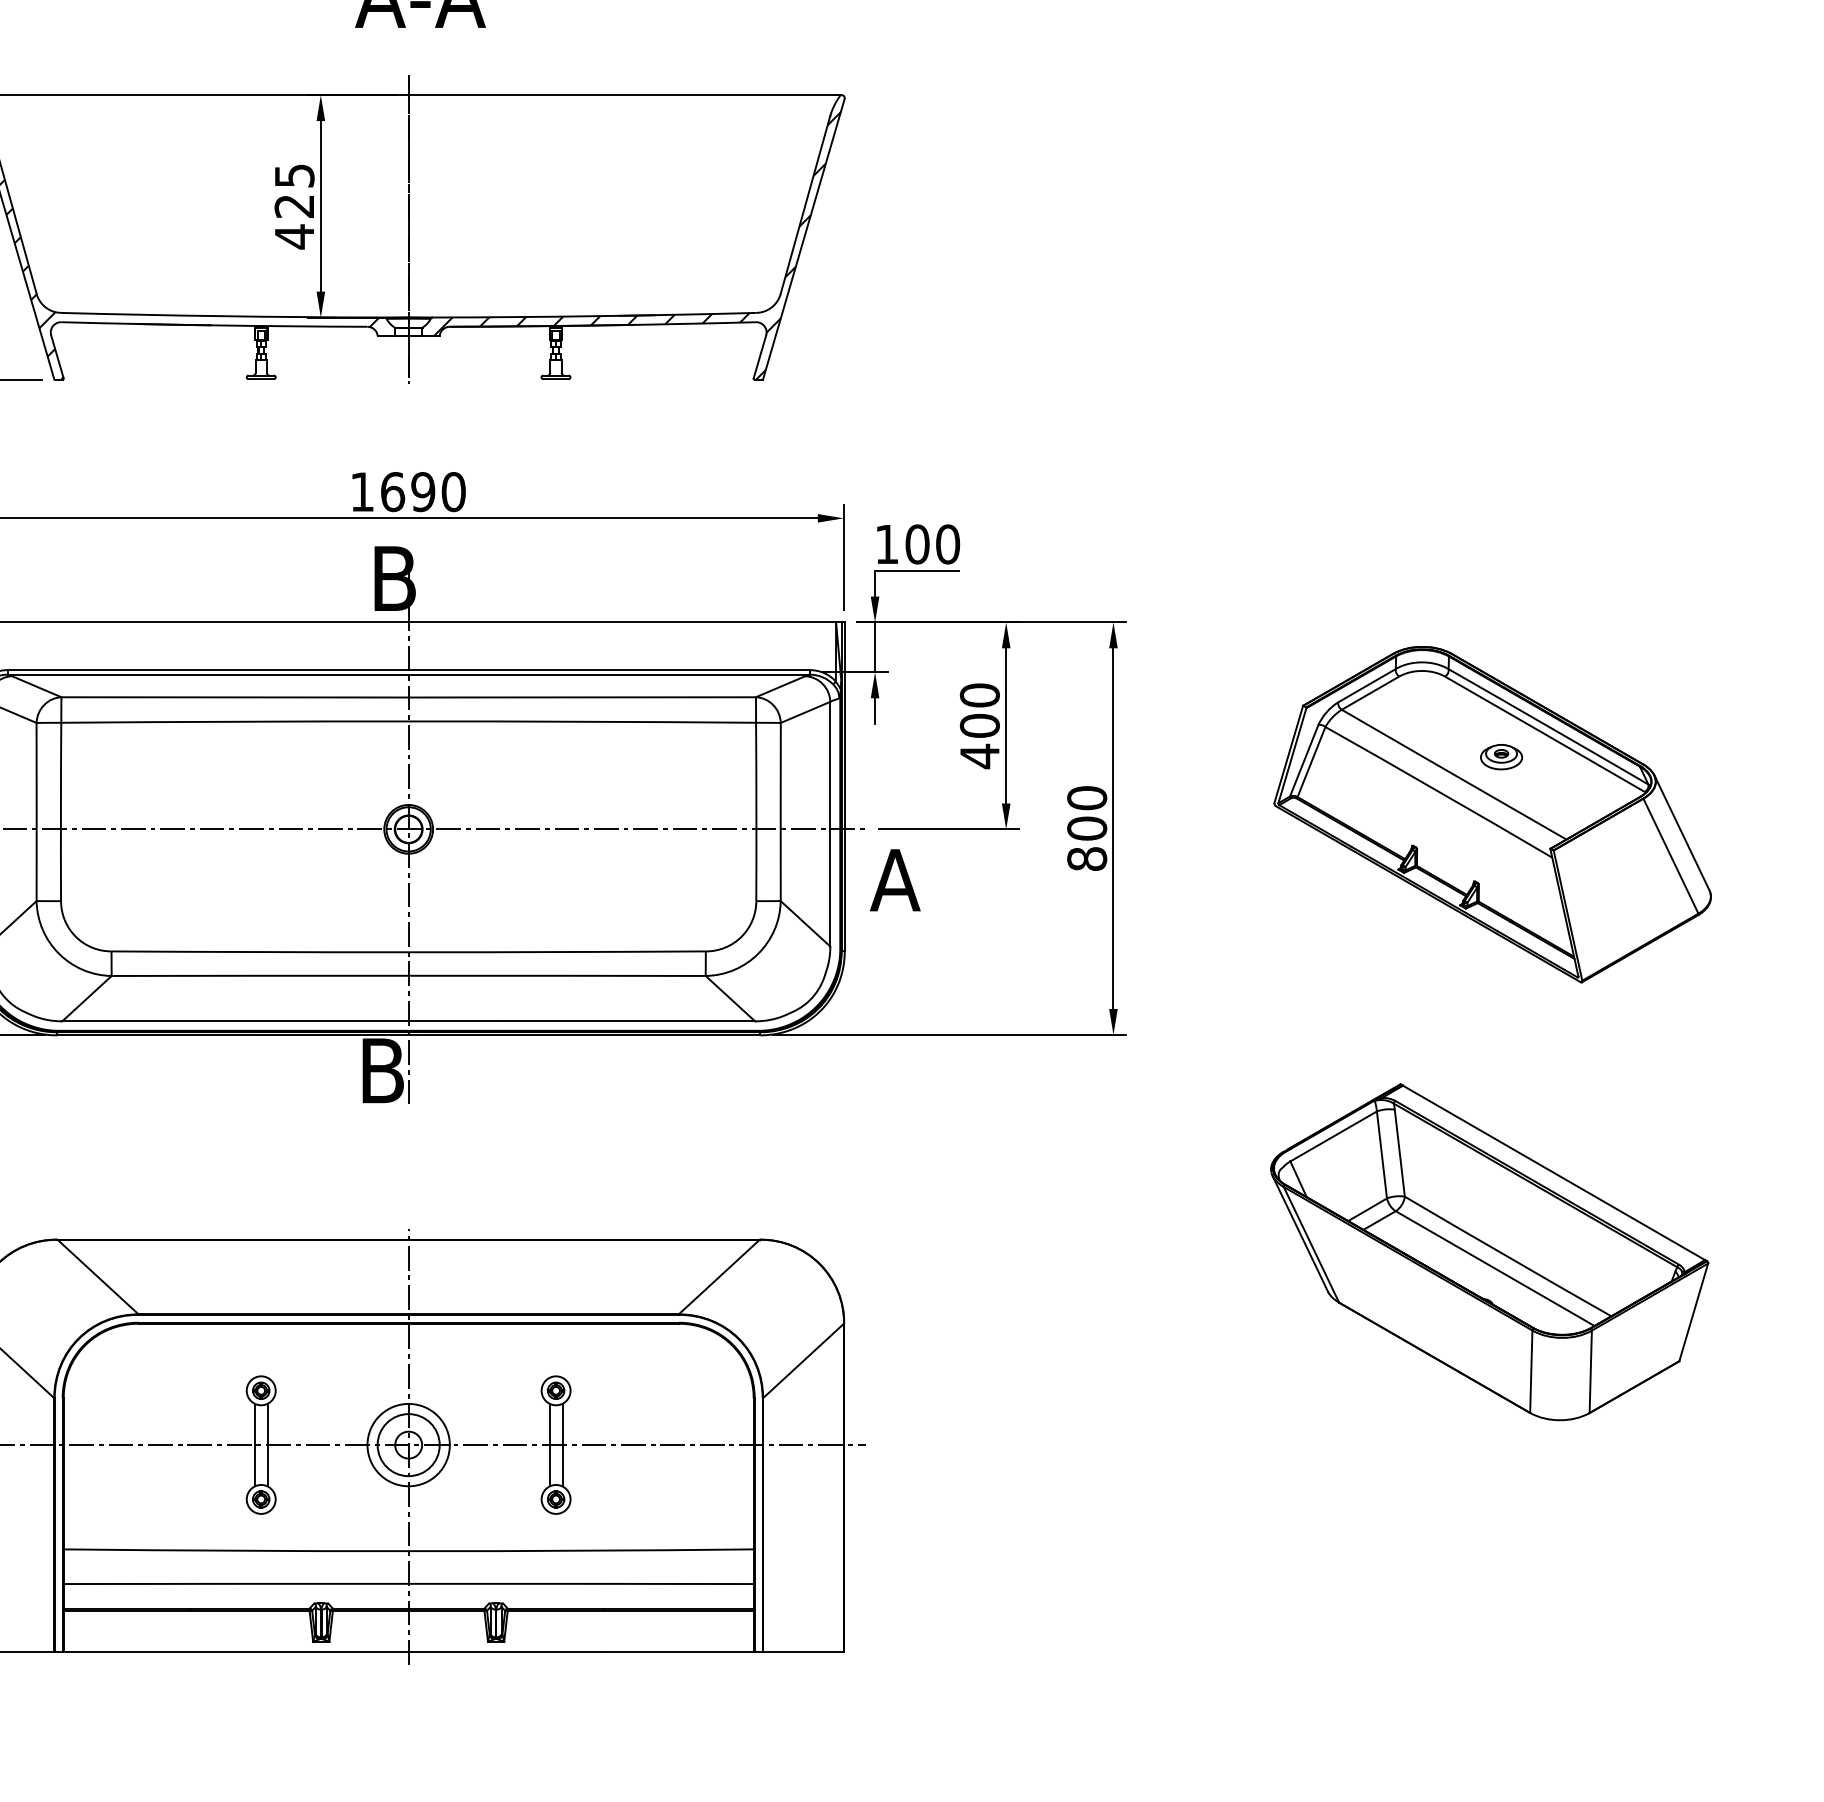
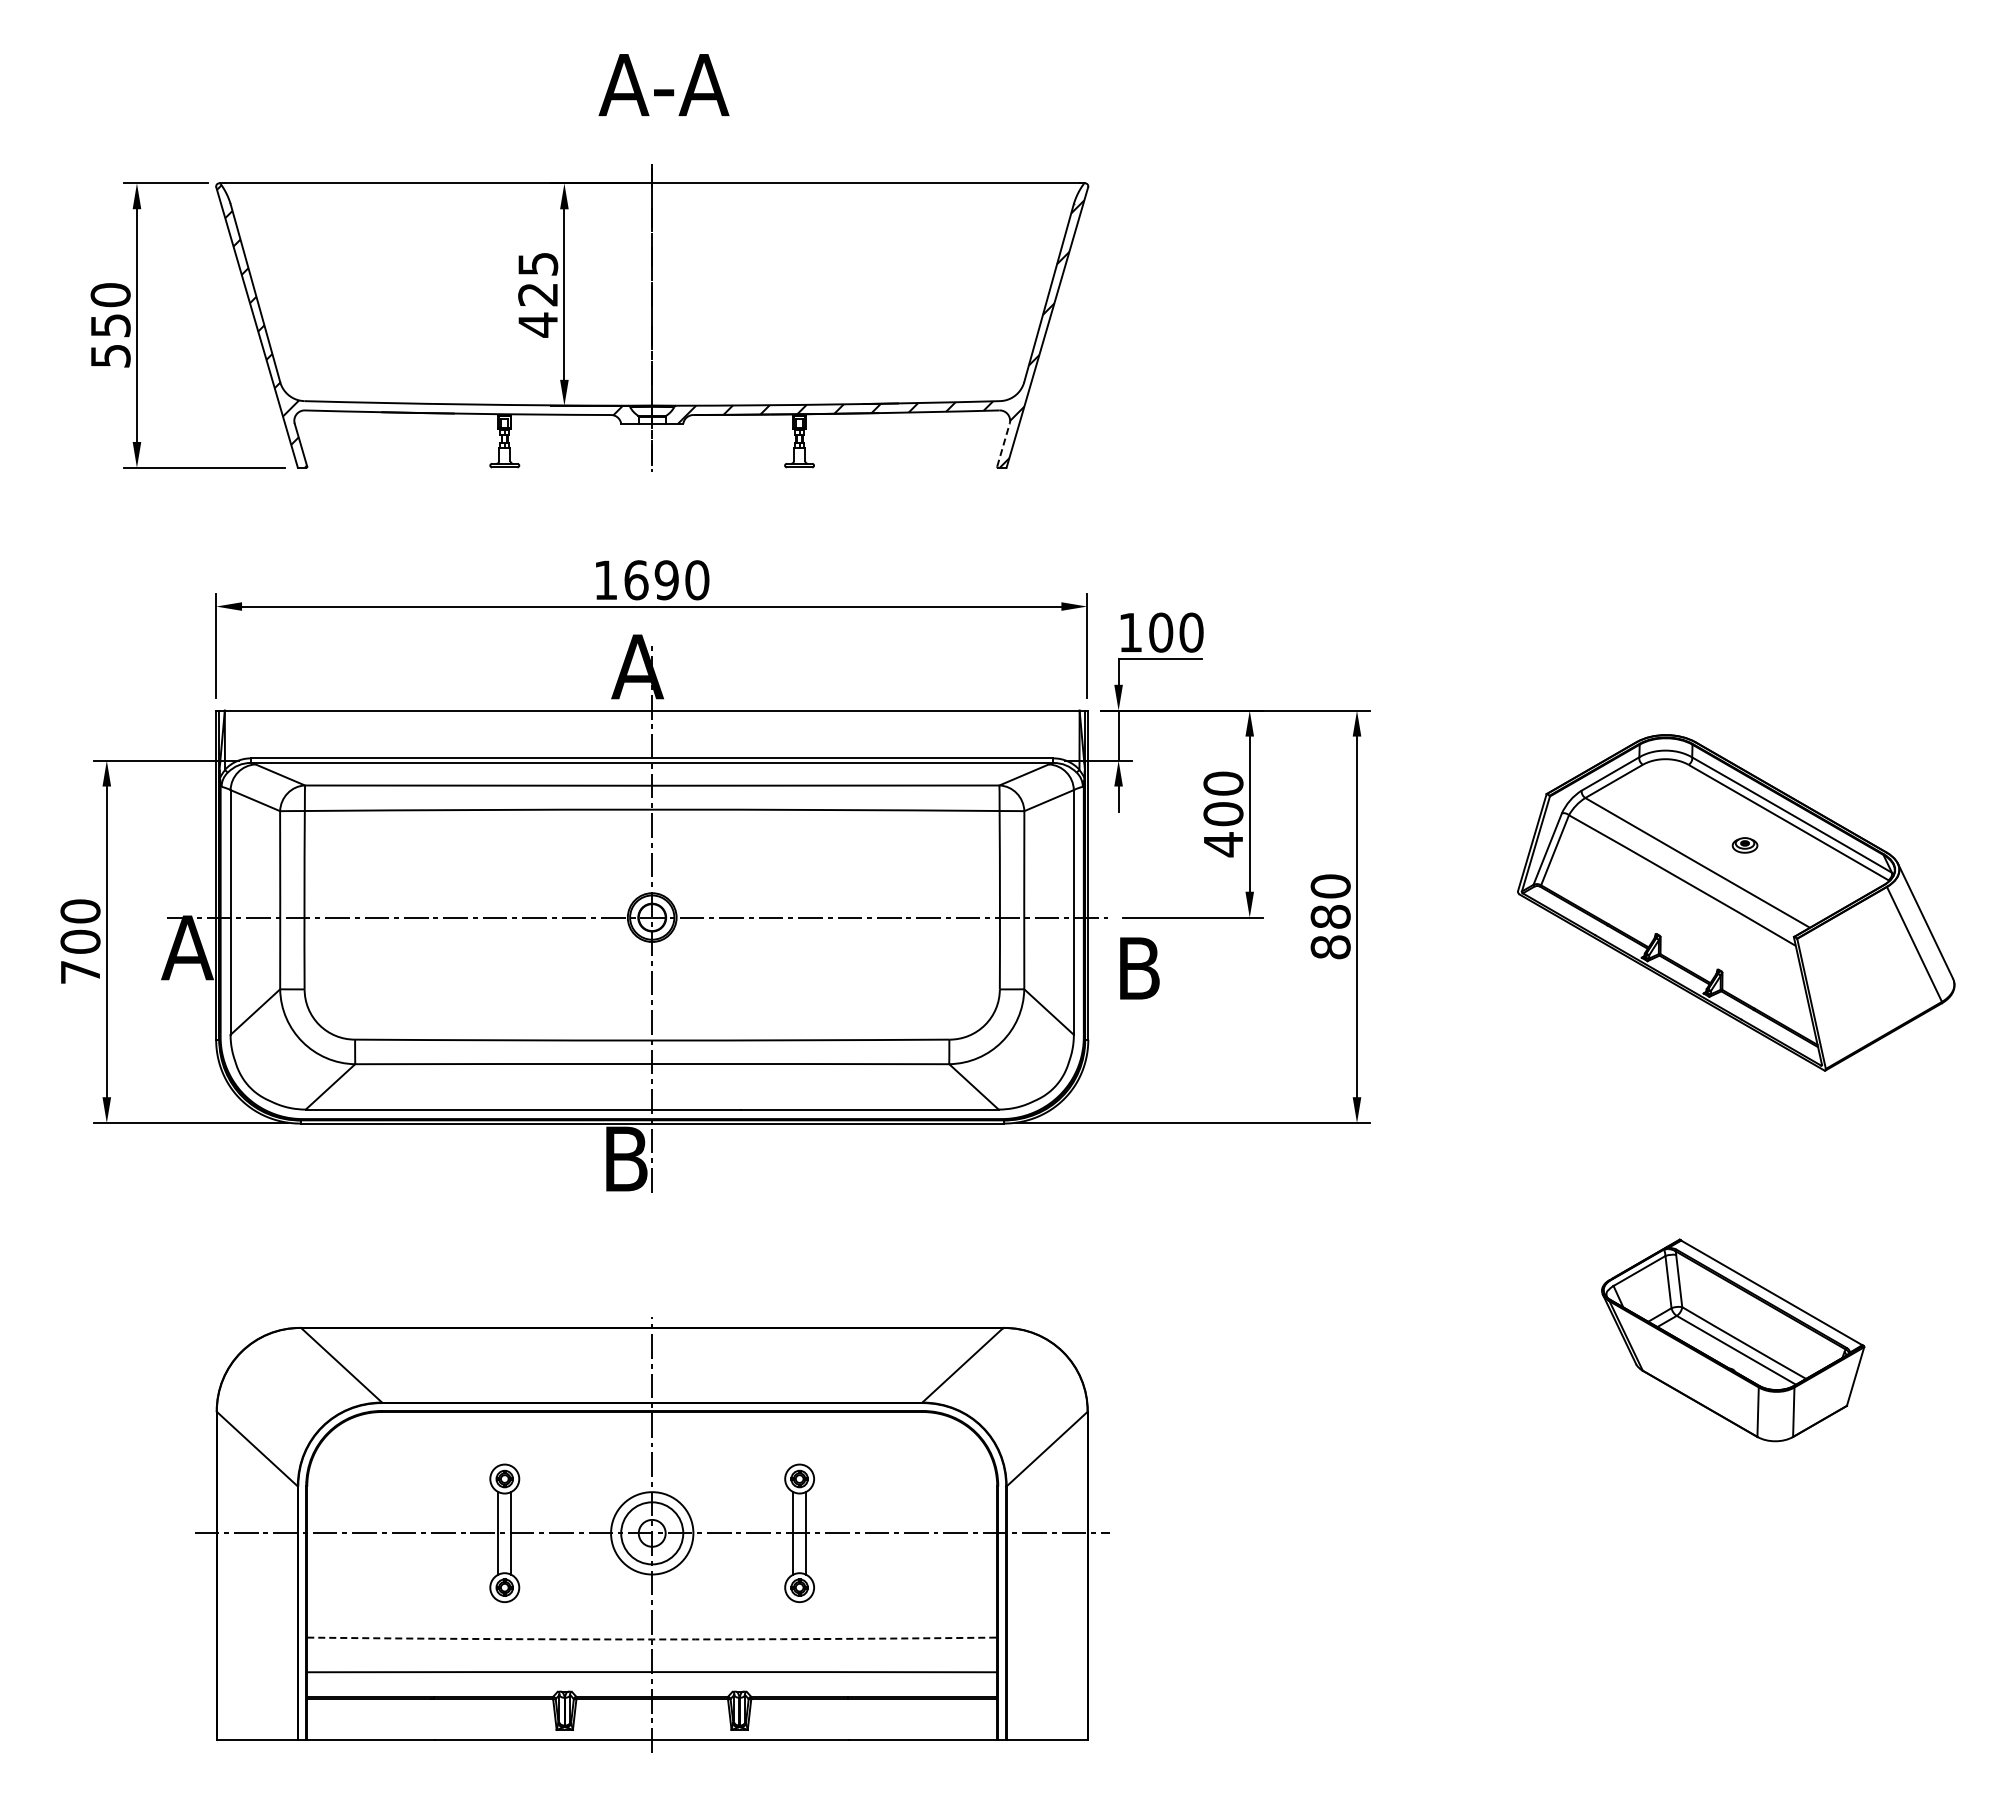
line: (759, 356) -> (1003, 444), solid -> dashed
text: (393, 578) -> (637, 666), B -> A
part: (1500, 757) -> (1744, 845), size x0.6
text: (1086, 828) -> (1330, 916), 800 -> 880
text: (894, 880) -> (1138, 968), A -> B
part: (1488, 1252) -> (1732, 1340), size x0.6
arc: (408, 1551) -> (652, 1639), solid -> dashed

